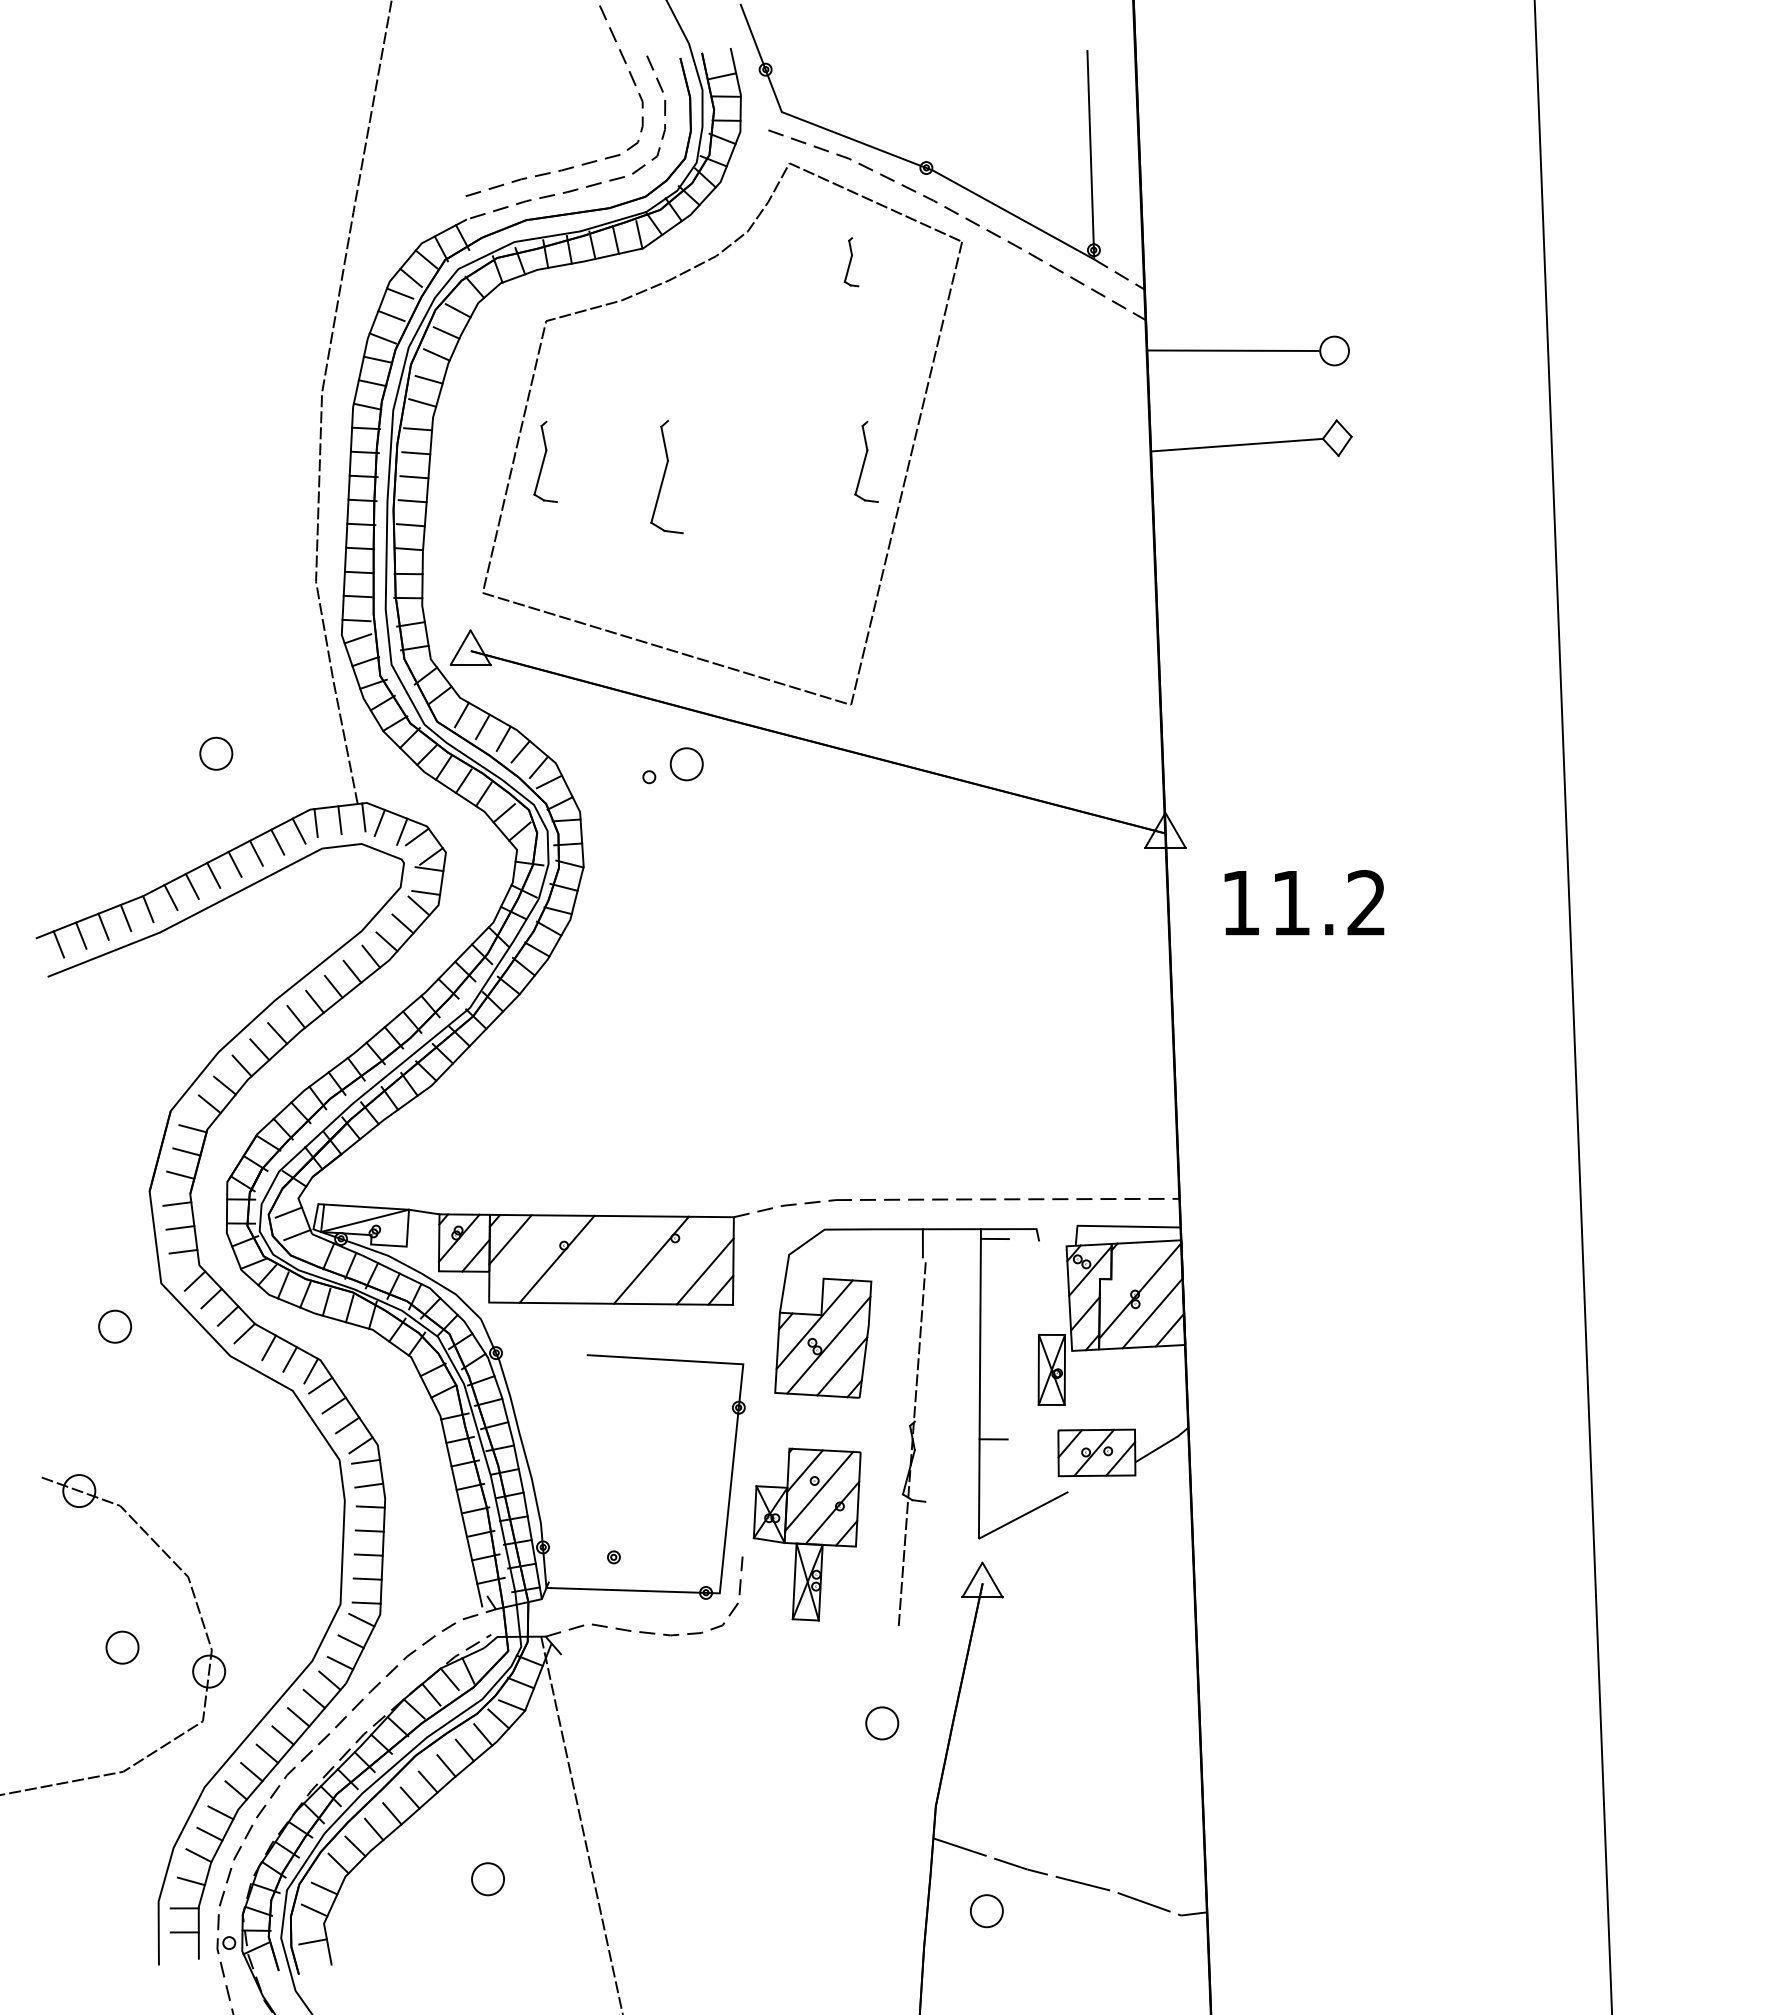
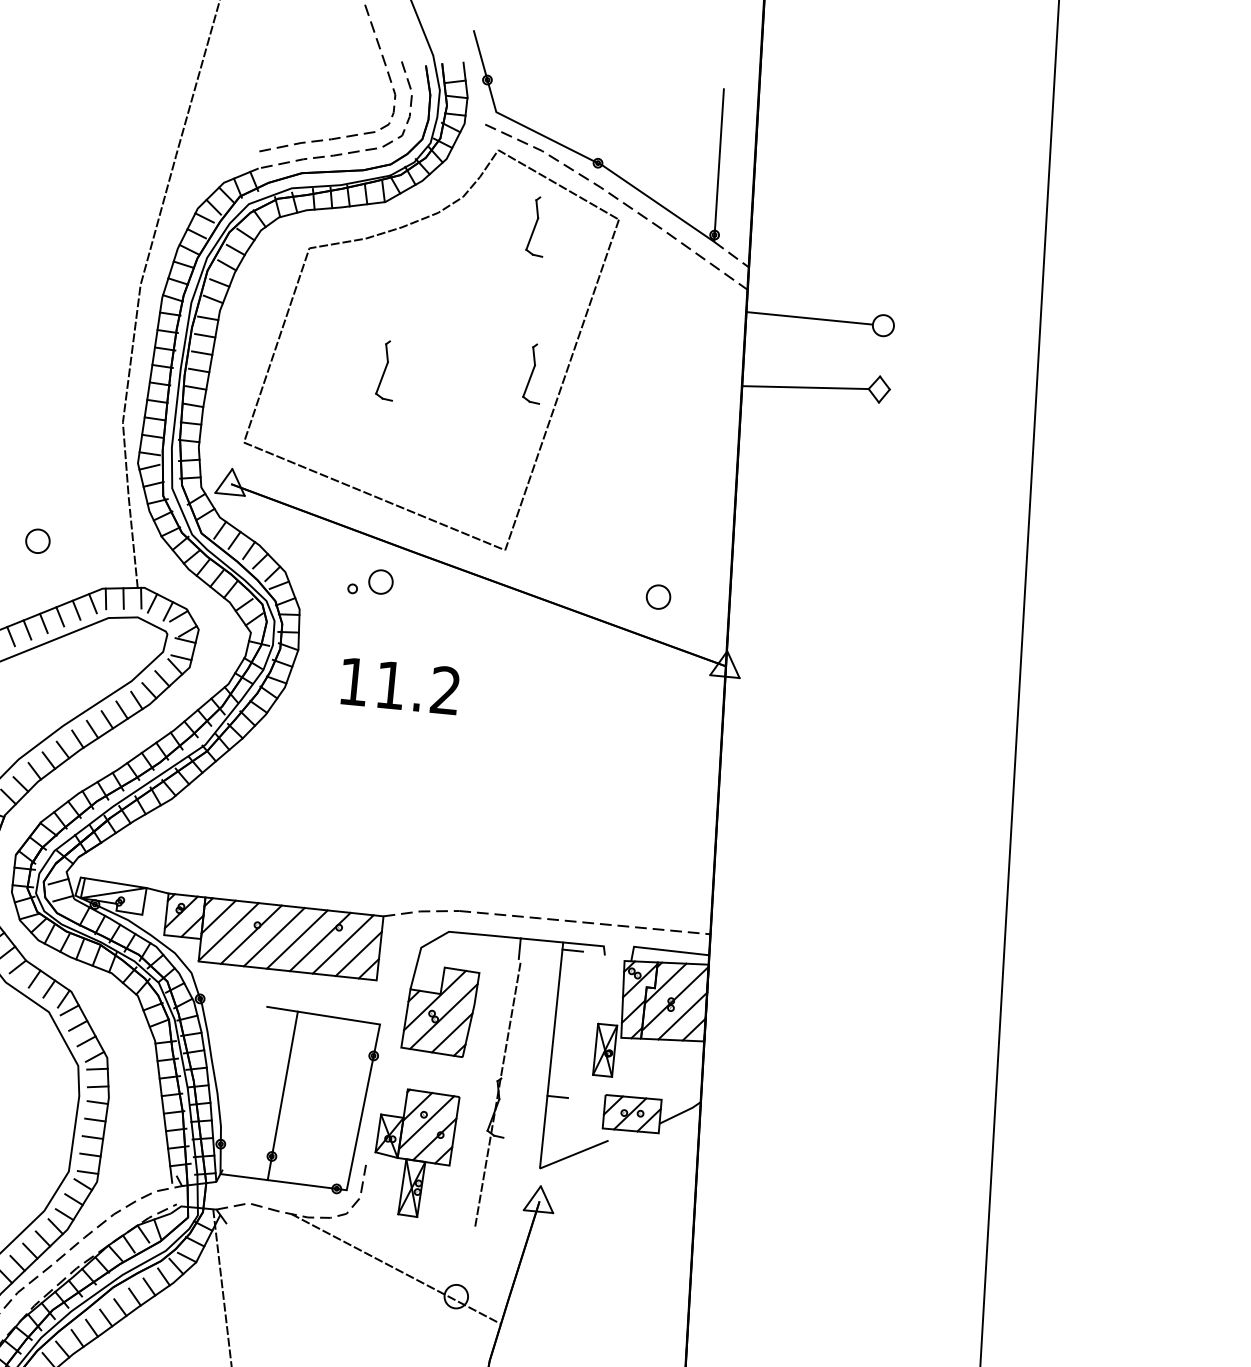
part: (851, 262) -> (536, 226), size x1.67
part: (545, 461) -> (299, 350), removed
part: (666, 476) -> (386, 370), size x0.71
part: (1064, 748) -> (658, 597), added
text: (1304, 902) -> (400, 685), moved
line: (526, 1258) -> (229, 931), added
line: (588, 1259) -> (274, 937), added
line: (619, 1259) -> (296, 939), added
line: (682, 1260) -> (342, 944), added
line: (1124, 1271) -> (665, 983), added
line: (620, 1473) -> (282, 1095), added
line: (796, 1693) -> (395, 1268), added

